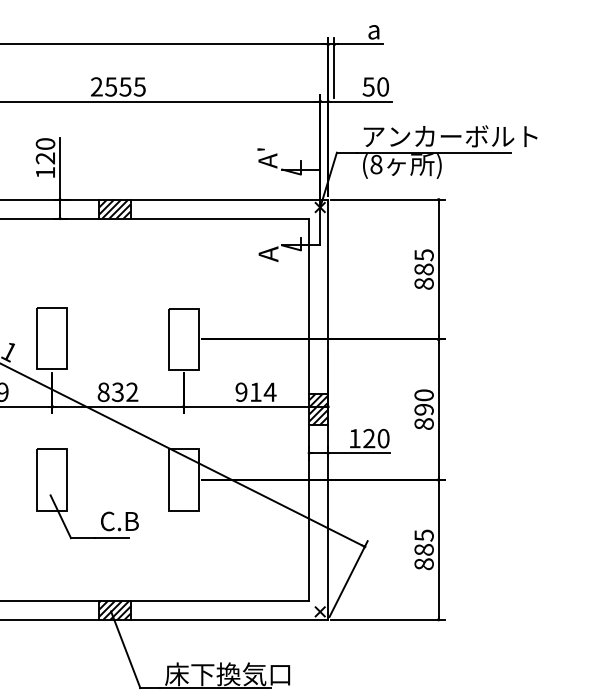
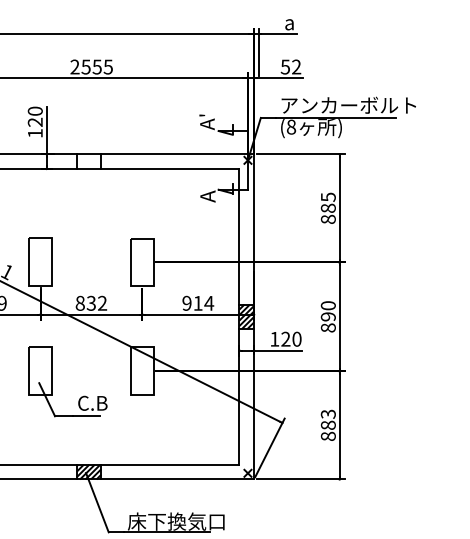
text: (383, 86) -> (296, 66), 50 -> 52
hatch: (114, 208) -> (88, 161), removed
text: (423, 534) -> (327, 413), 885 -> 883

